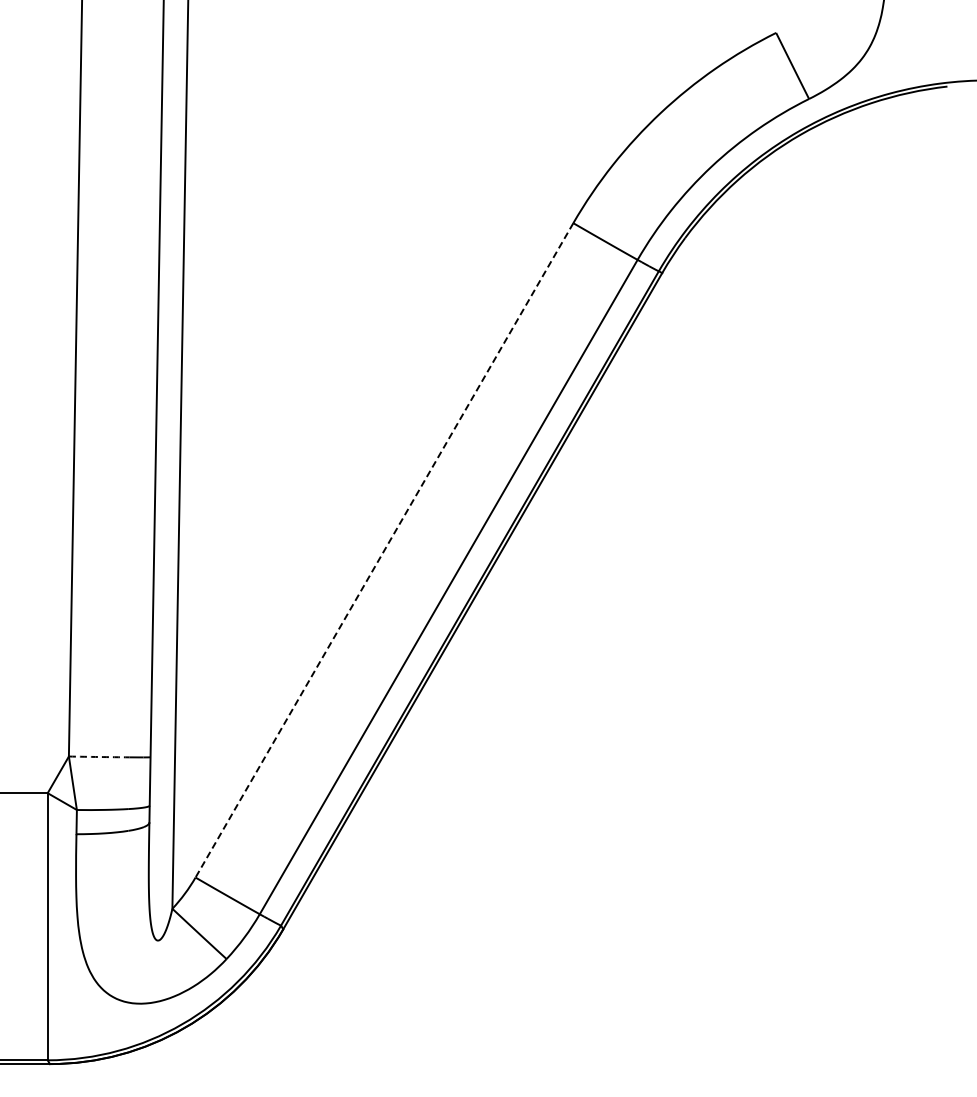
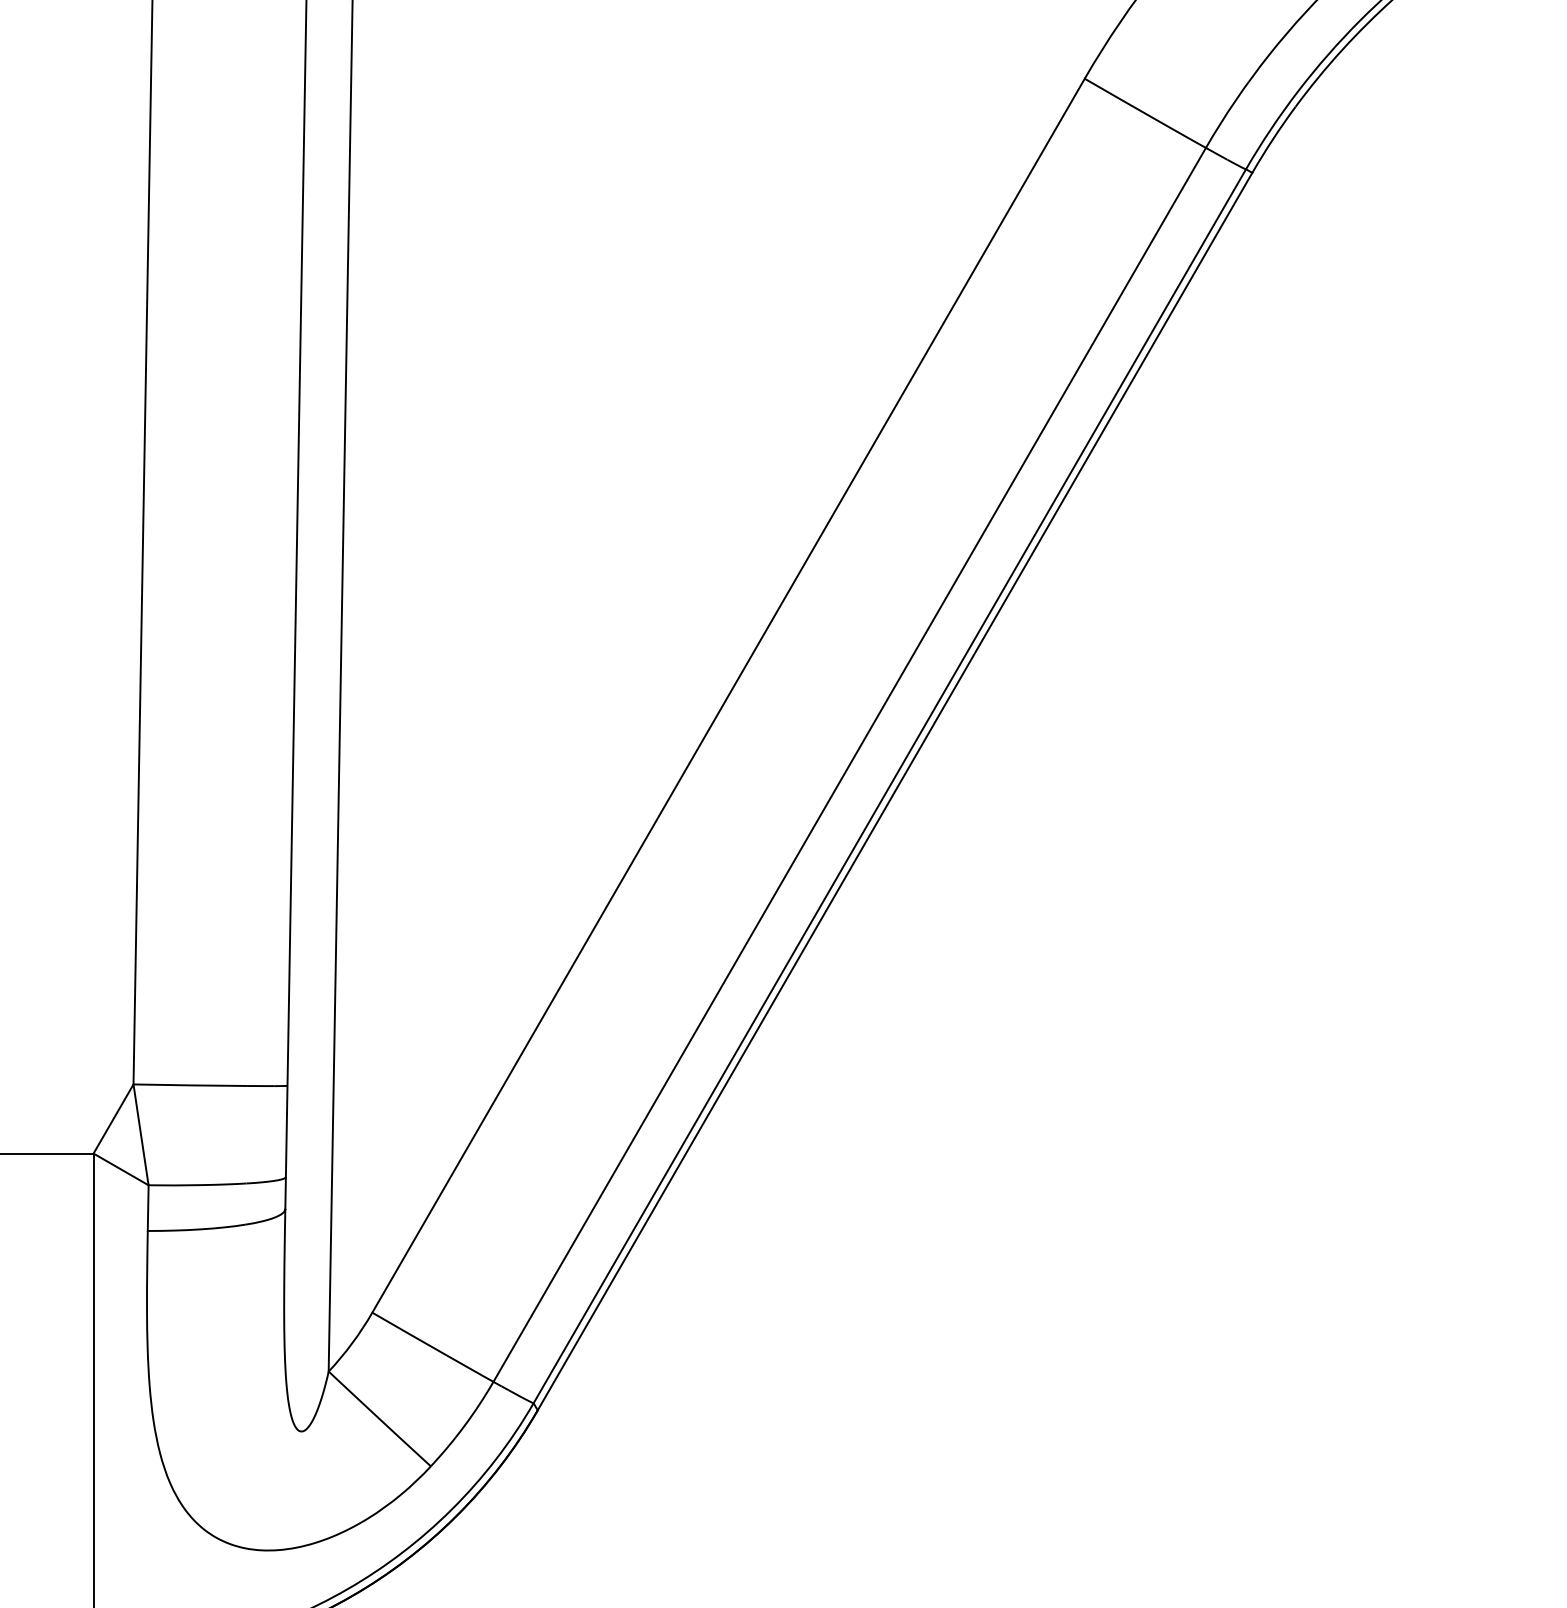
line: (384, 550) -> (728, 695), dashed -> solid
arc: (99, 757) -> (191, 1086), dashed -> solid

